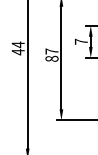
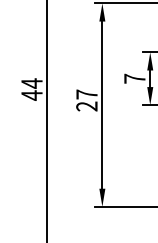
text: (51, 58) -> (86, 105), 87 -> 27

